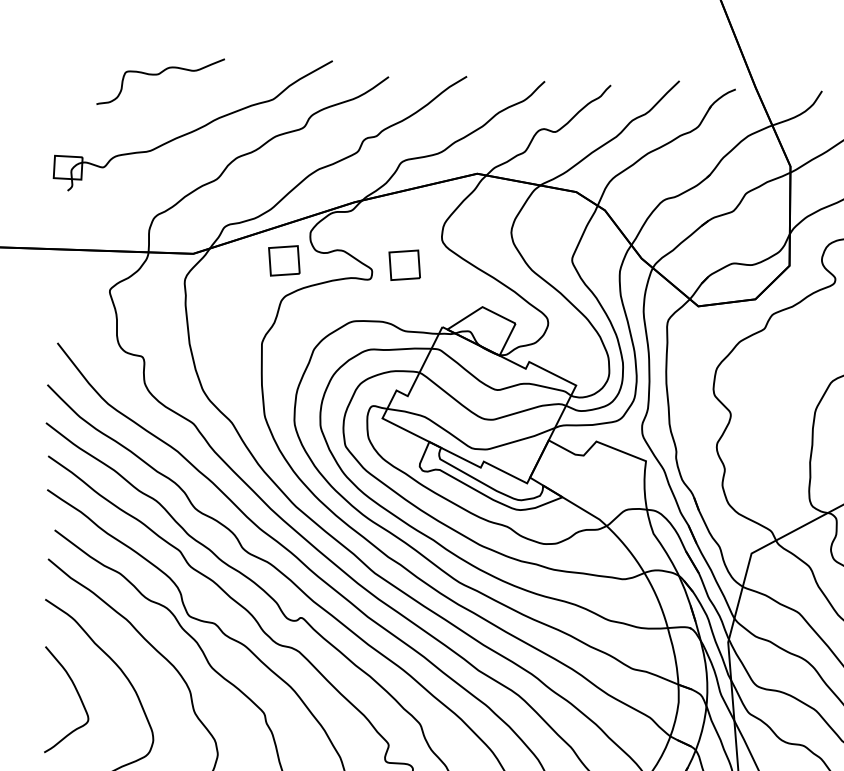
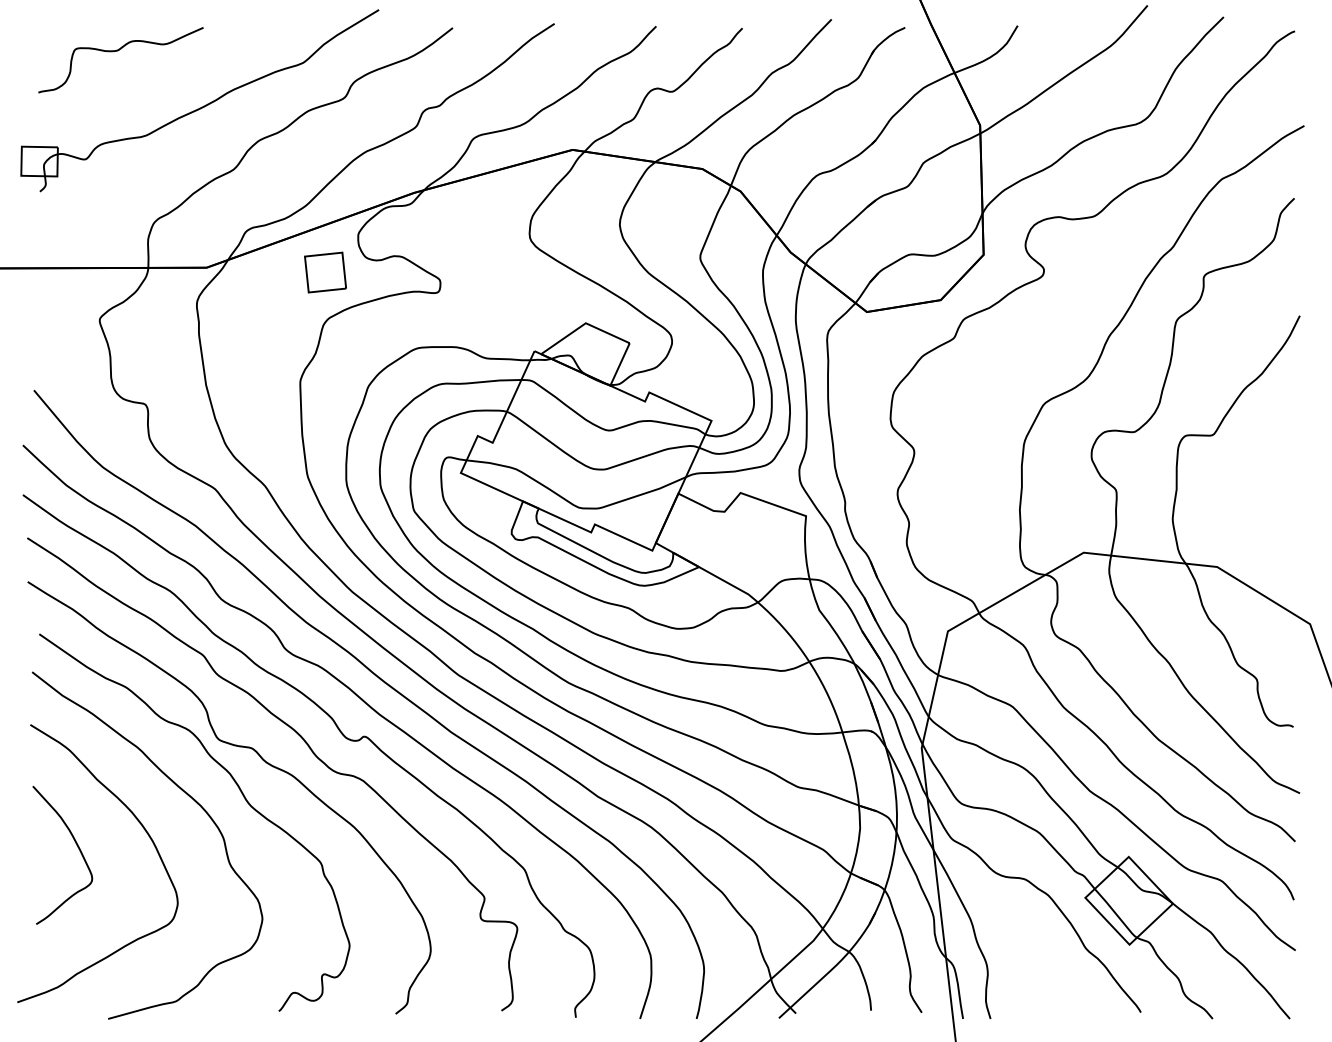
curve: (159, 75) -> (118, 51), moved
part: (404, 265) -> (482, 272), removed

